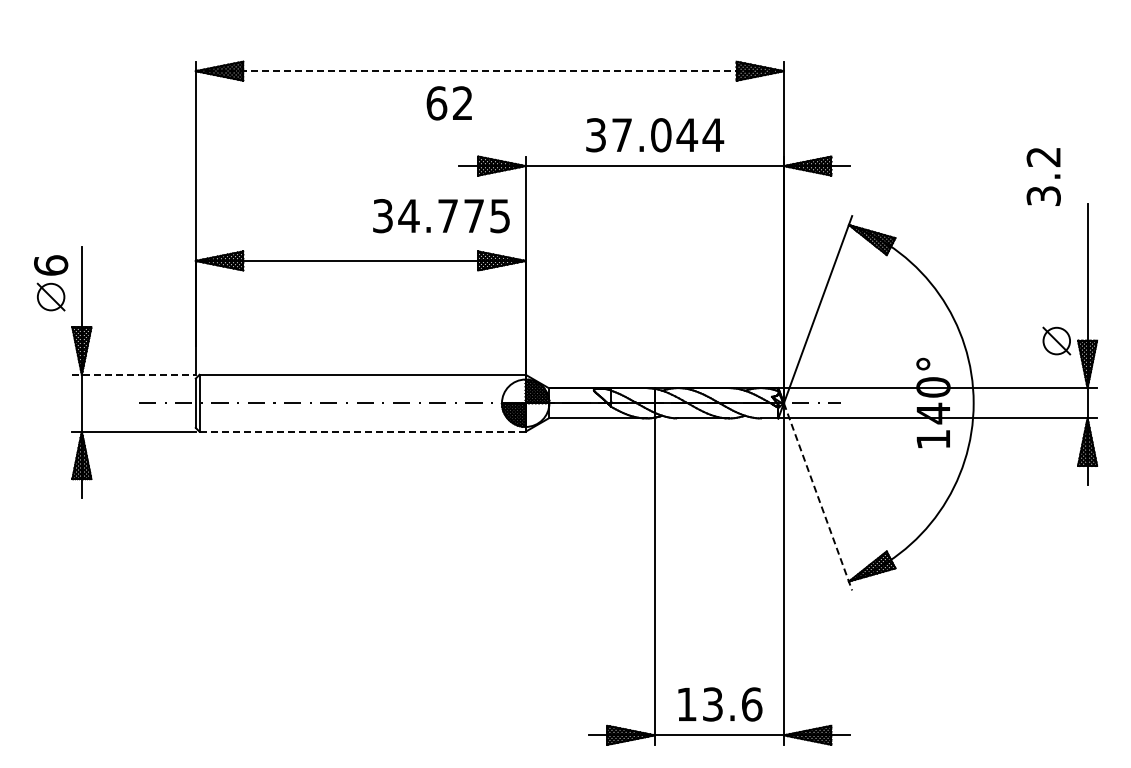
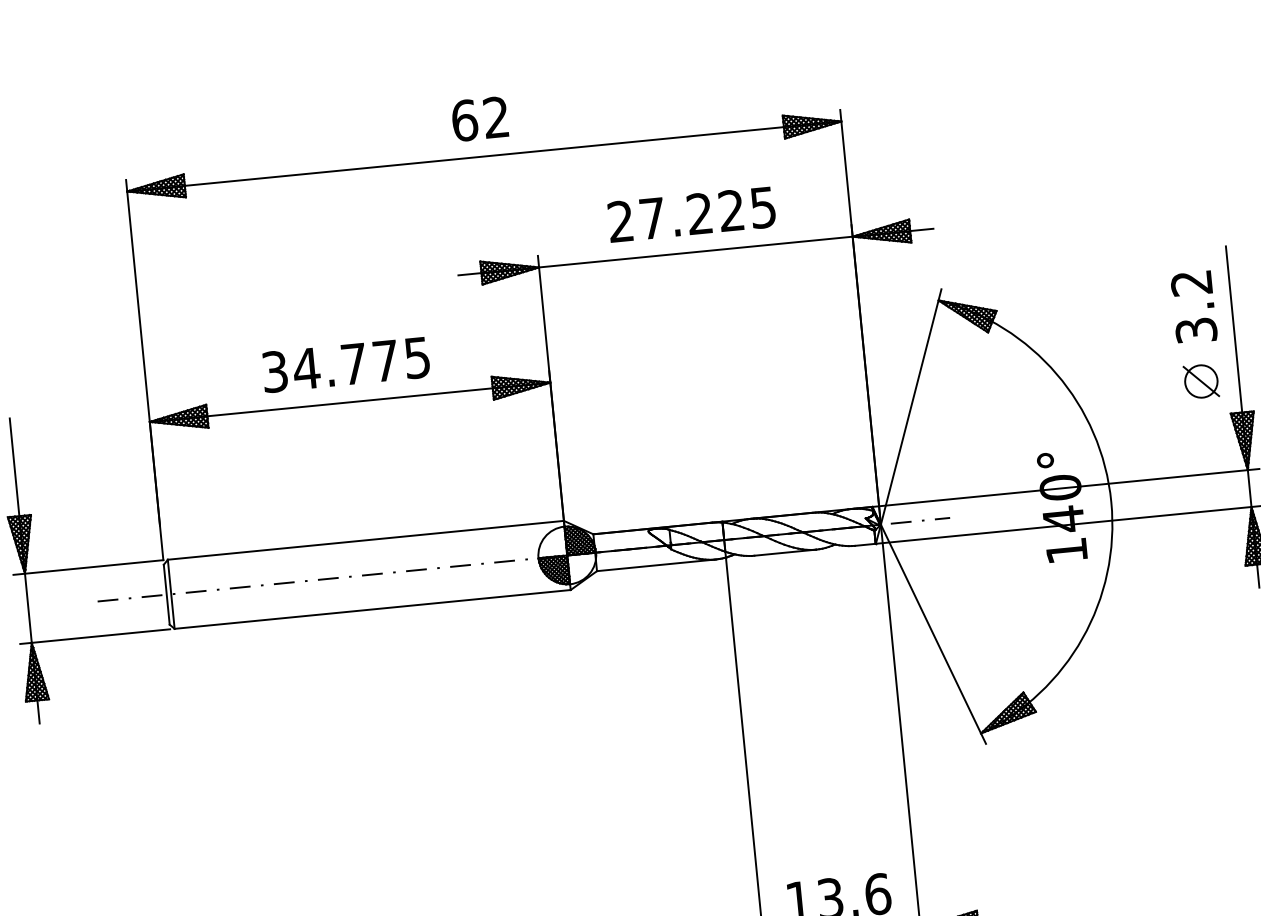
line: (490, 71) -> (485, 156), dashed -> solid
text: (448, 103) -> (478, 119), moved
text: (655, 135) -> (693, 214), 37.044 -> 27.225
text: (1043, 176) -> (1193, 306), moved
text: (441, 216) -> (346, 365), moved
part: (1056, 340) -> (1200, 380), moved
line: (134, 374) -> (88, 567), dashed -> solid
line: (363, 431) -> (373, 609), dashed -> solid
line: (818, 496) -> (933, 633), dashed -> solid

